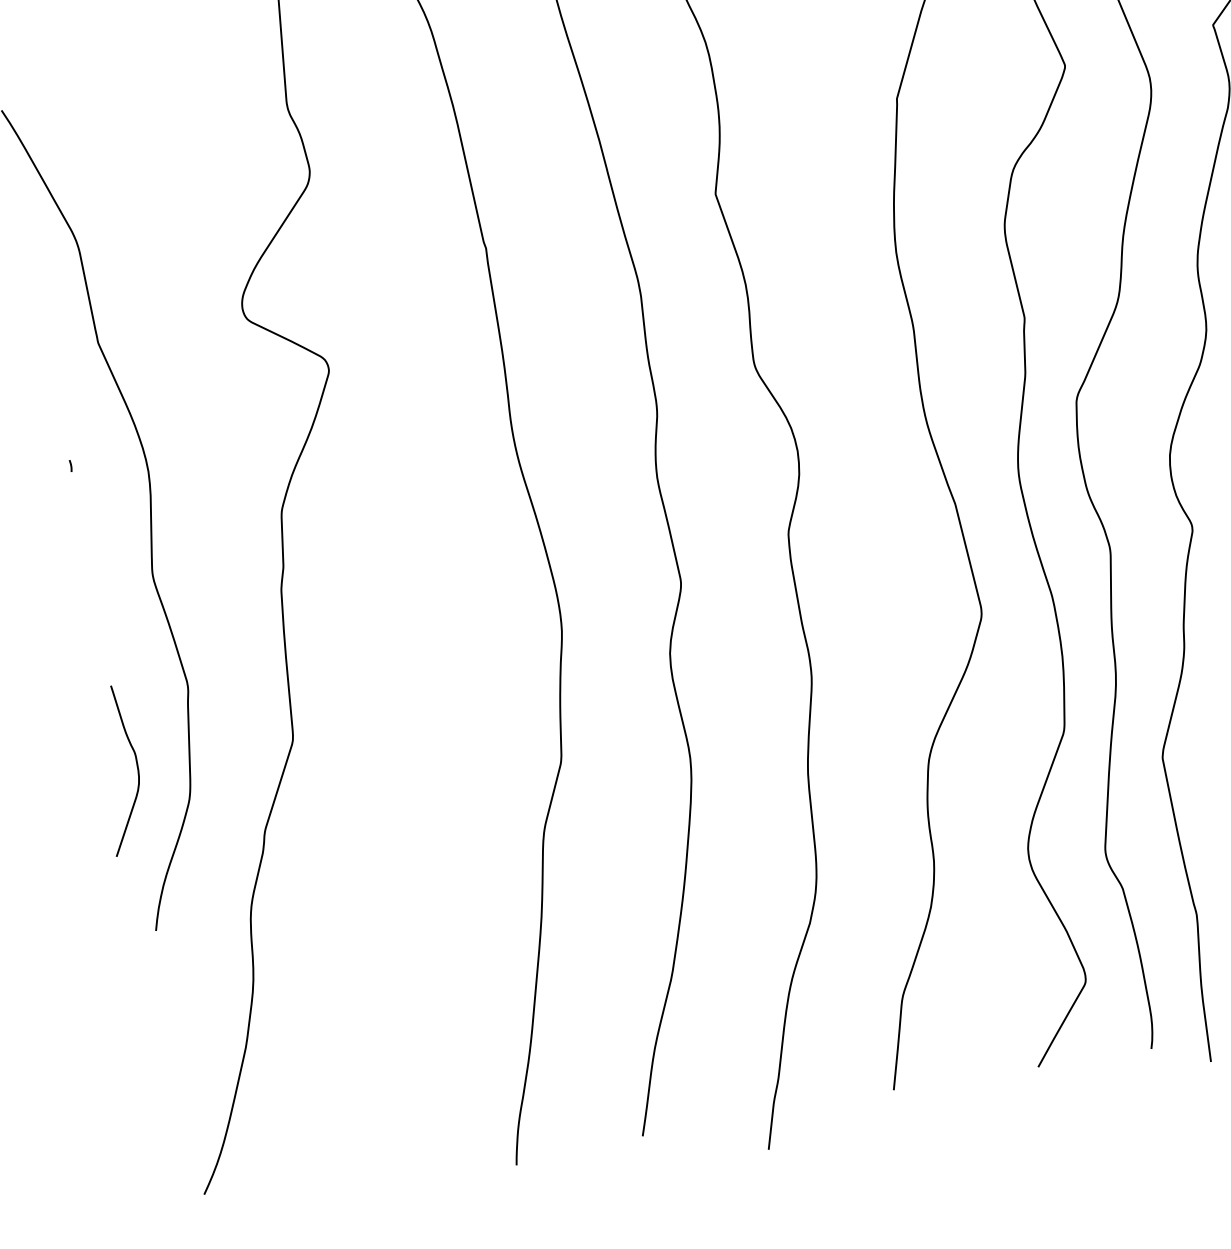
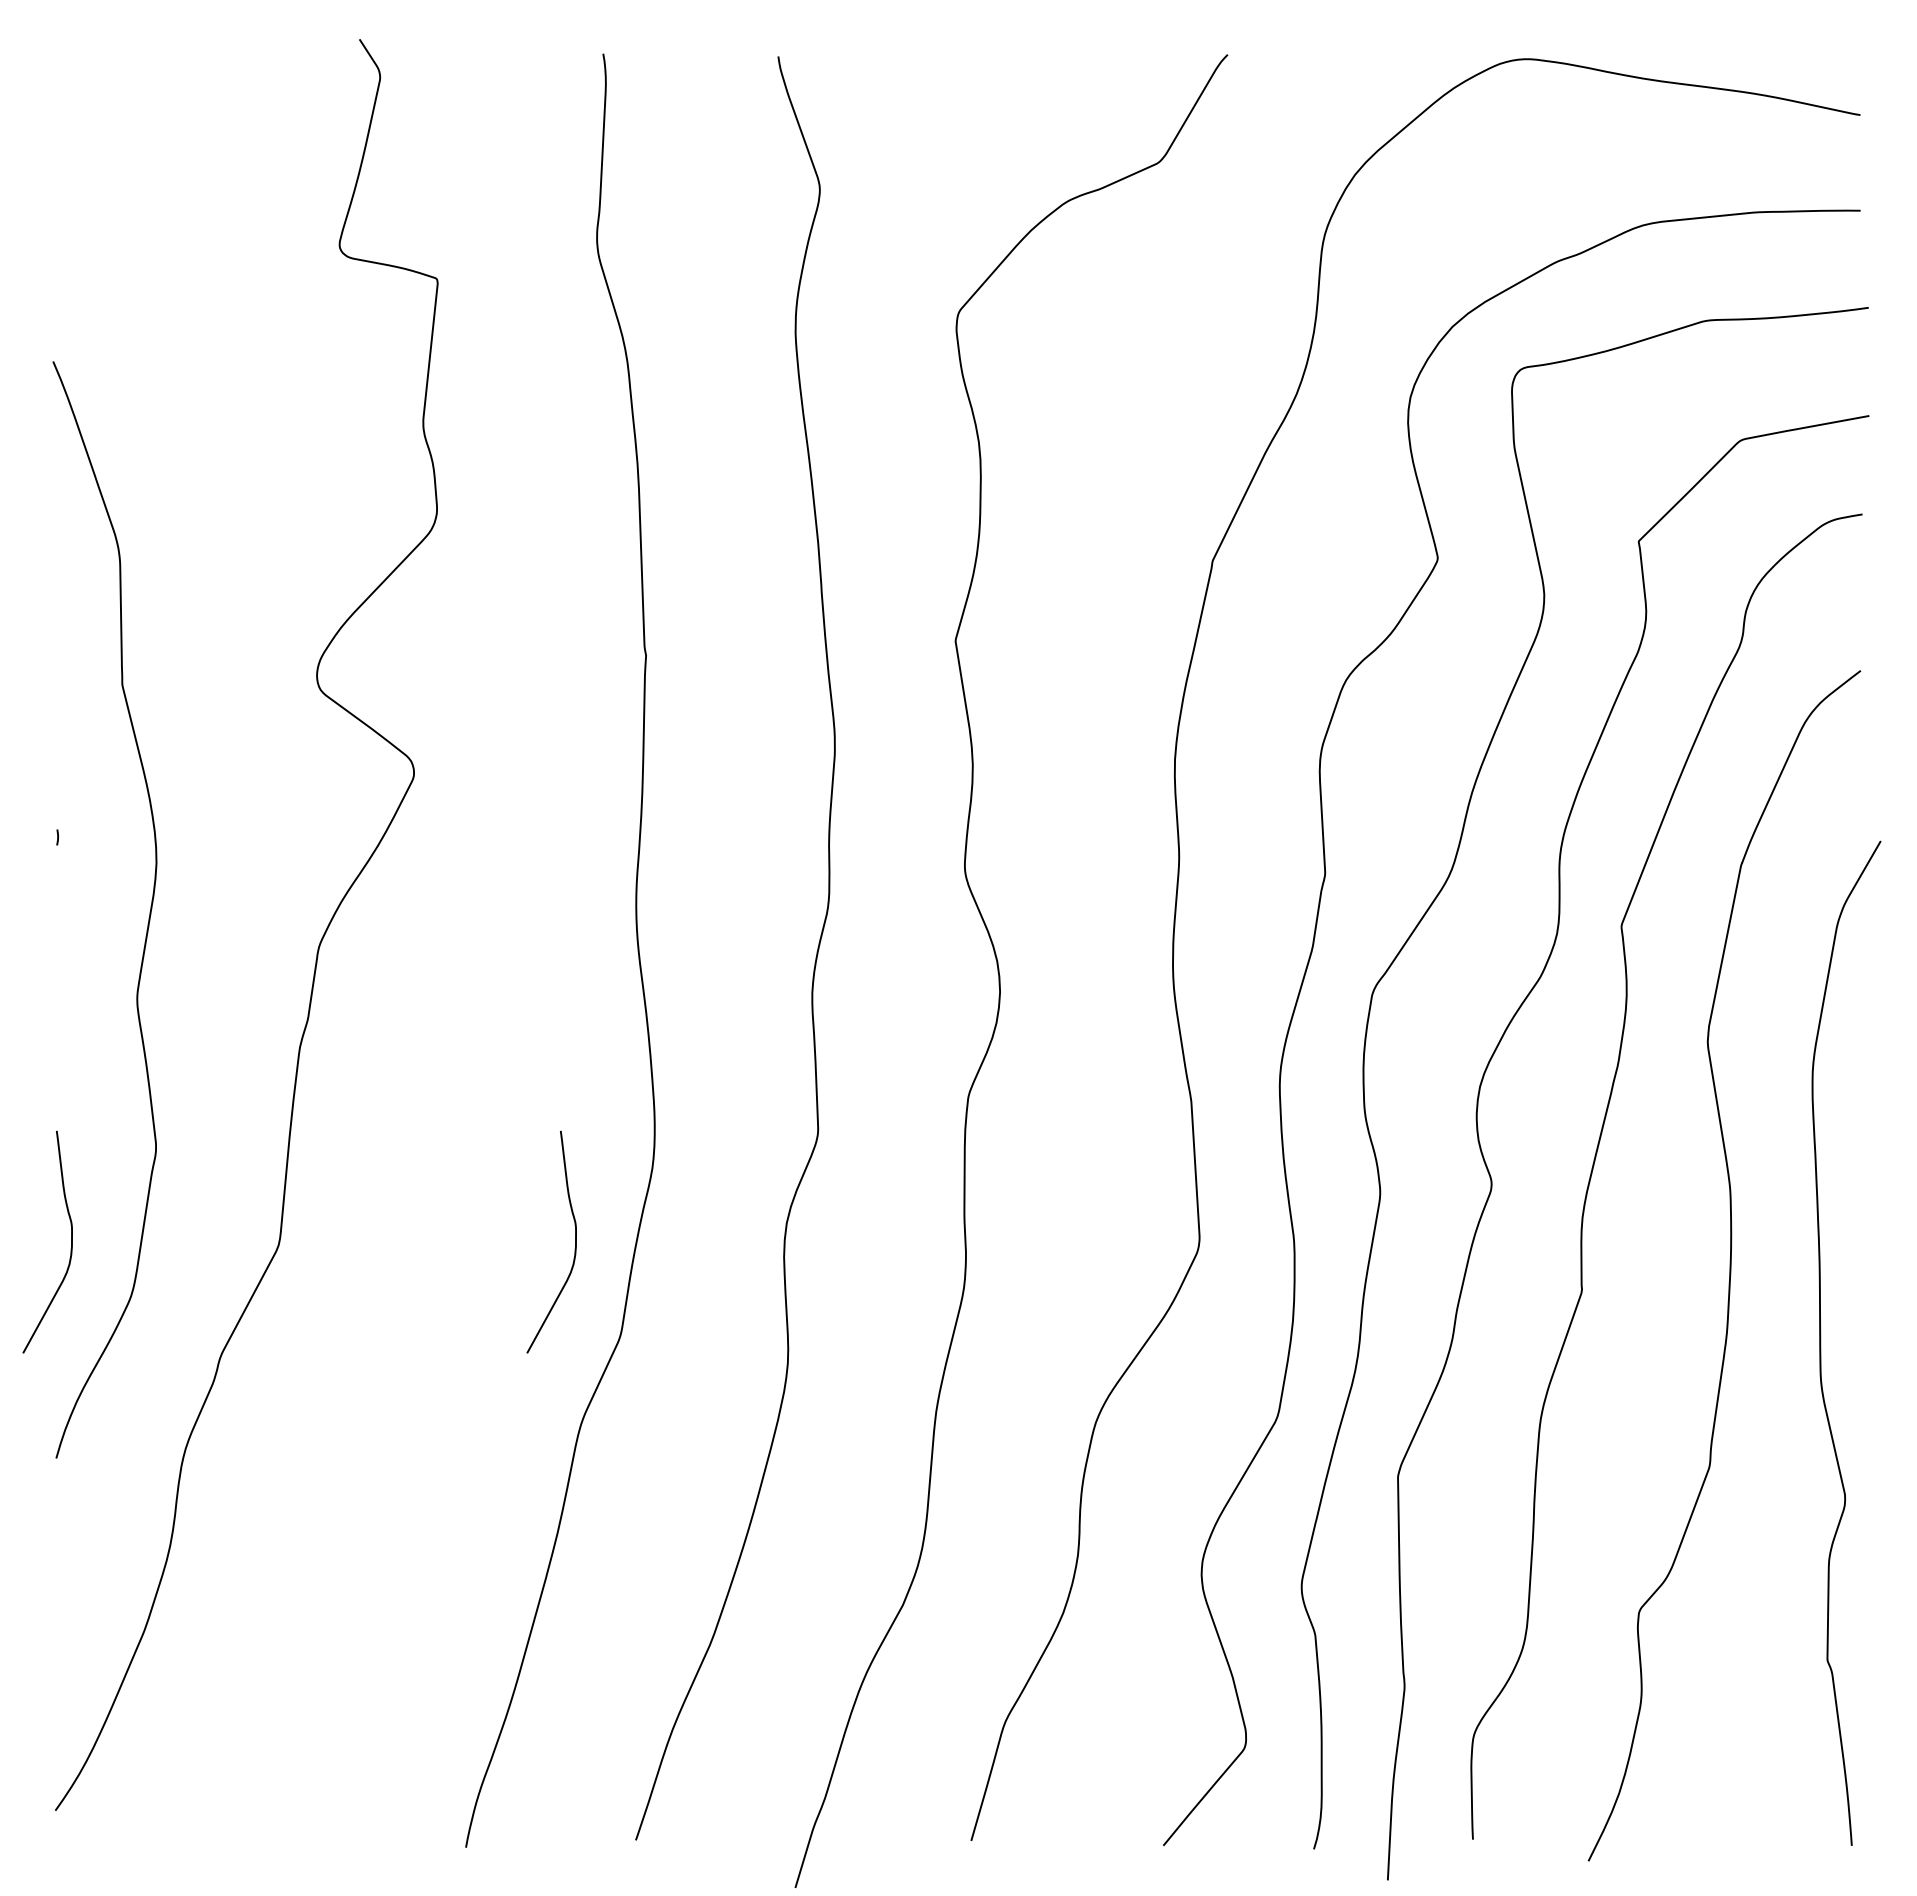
curve: (514, 696) -> (575, 1241), added

